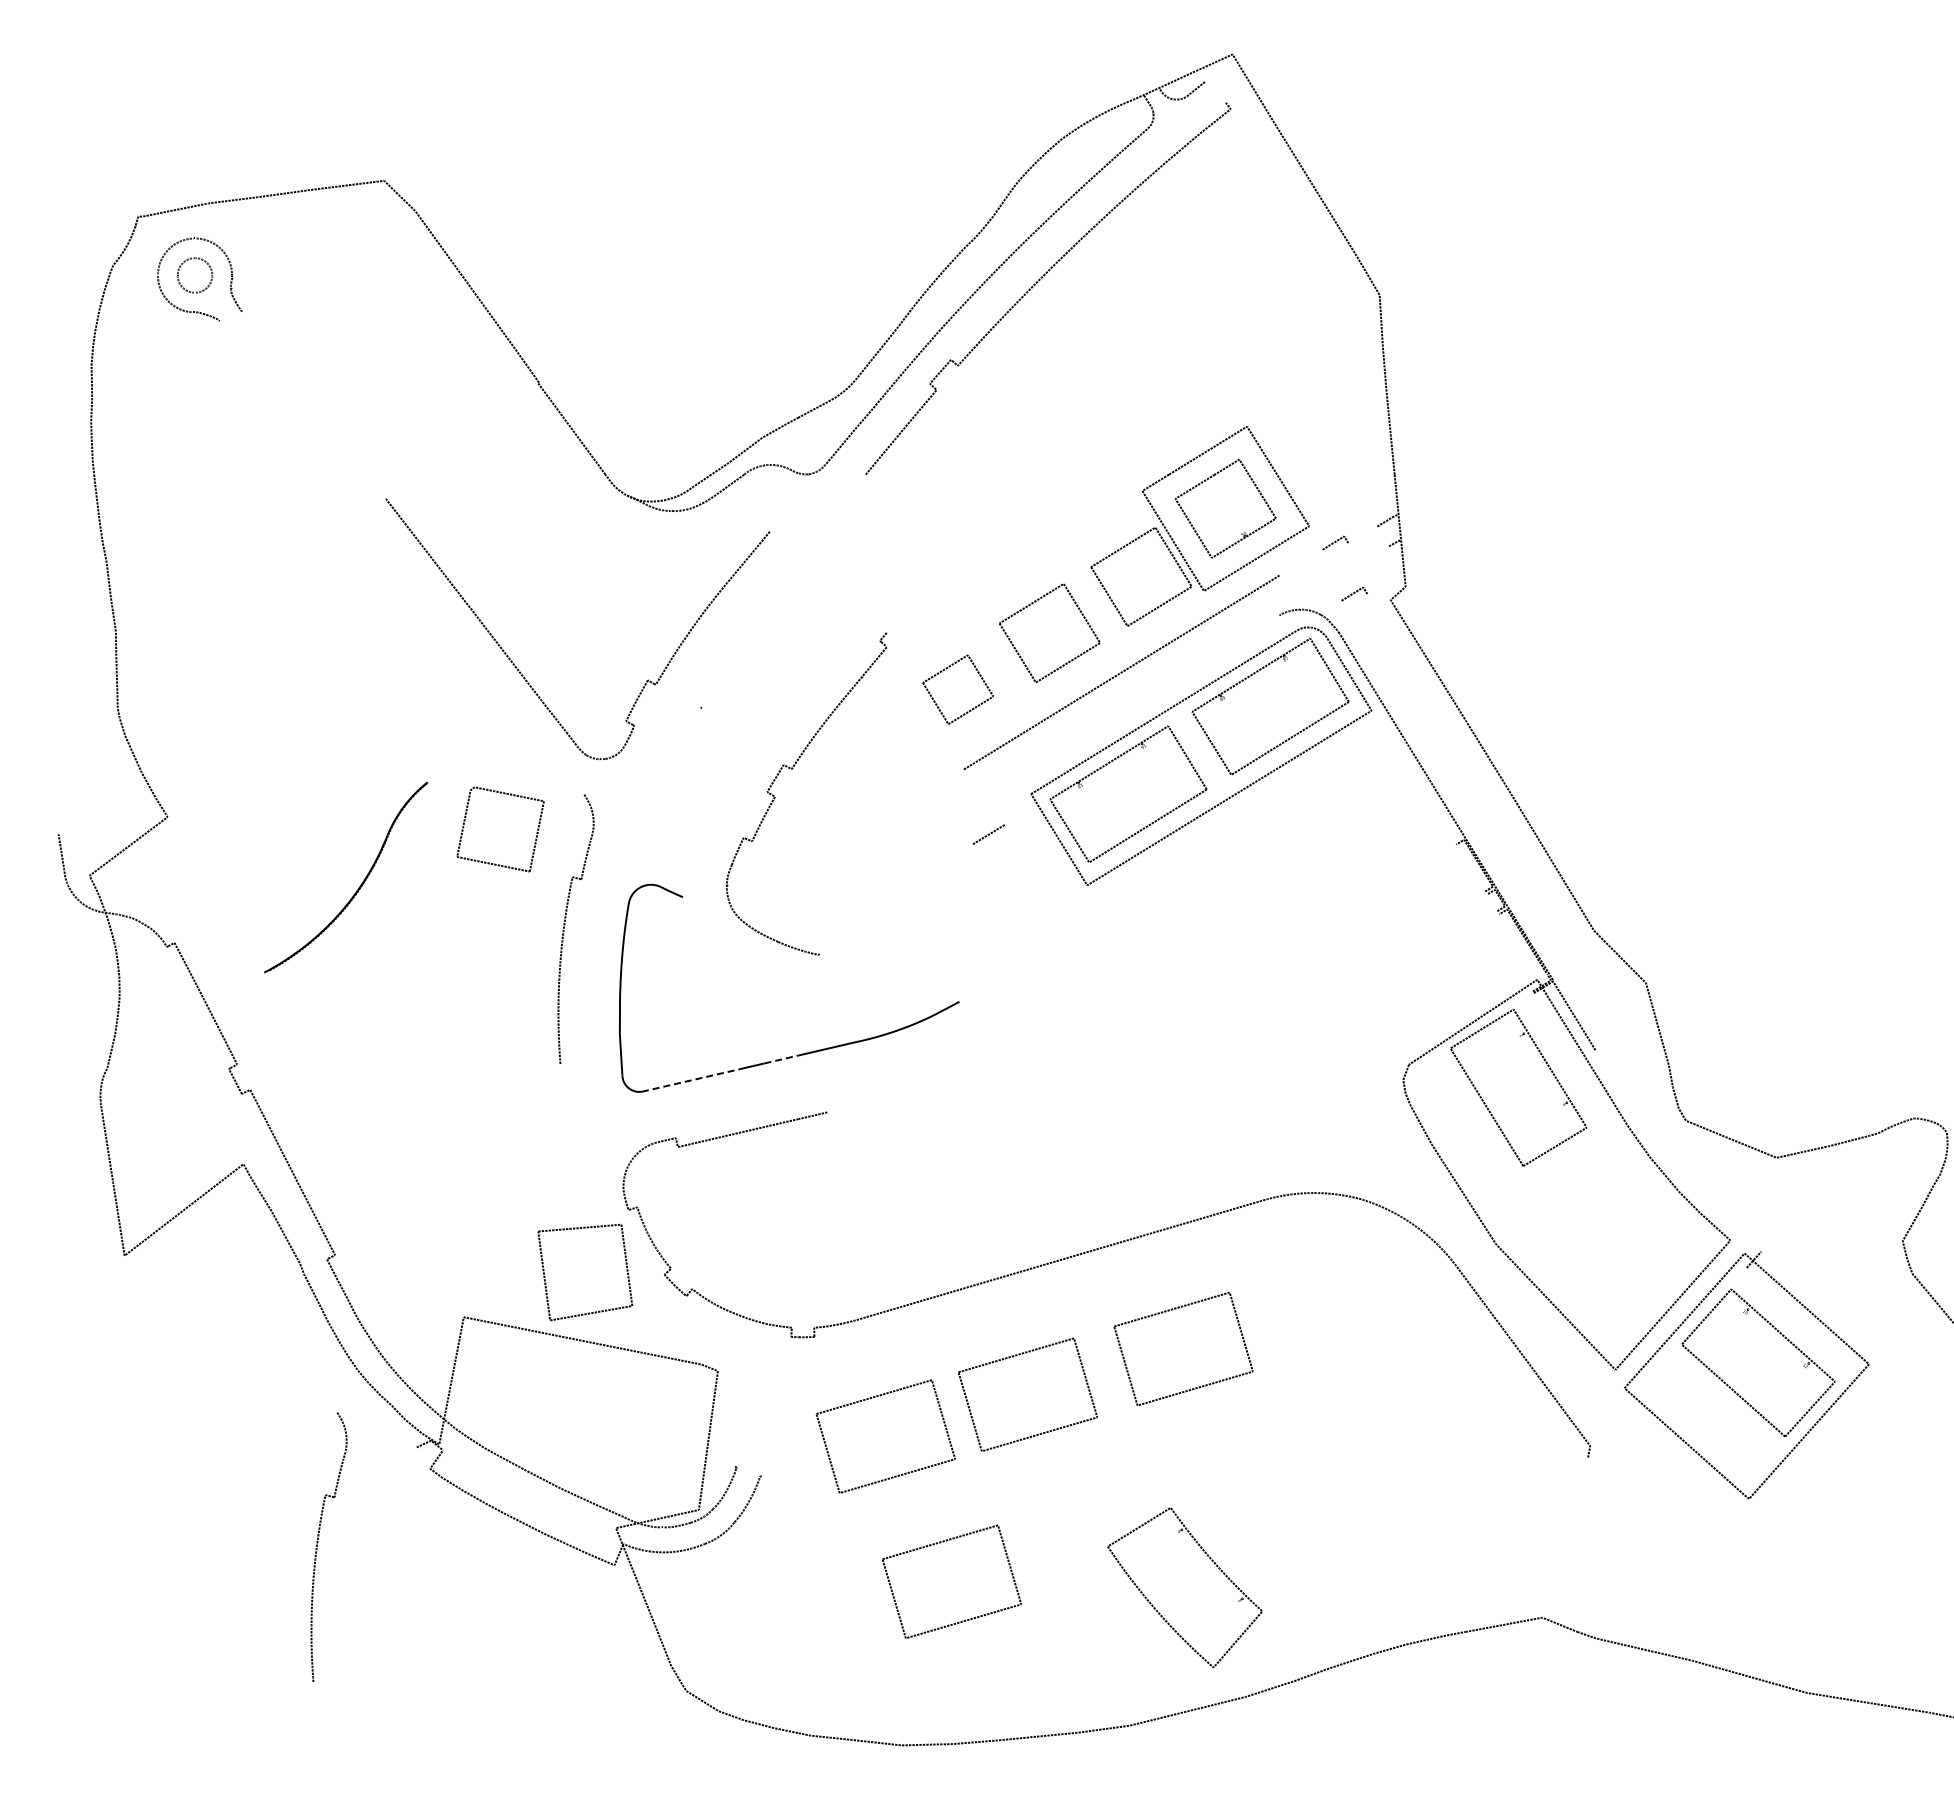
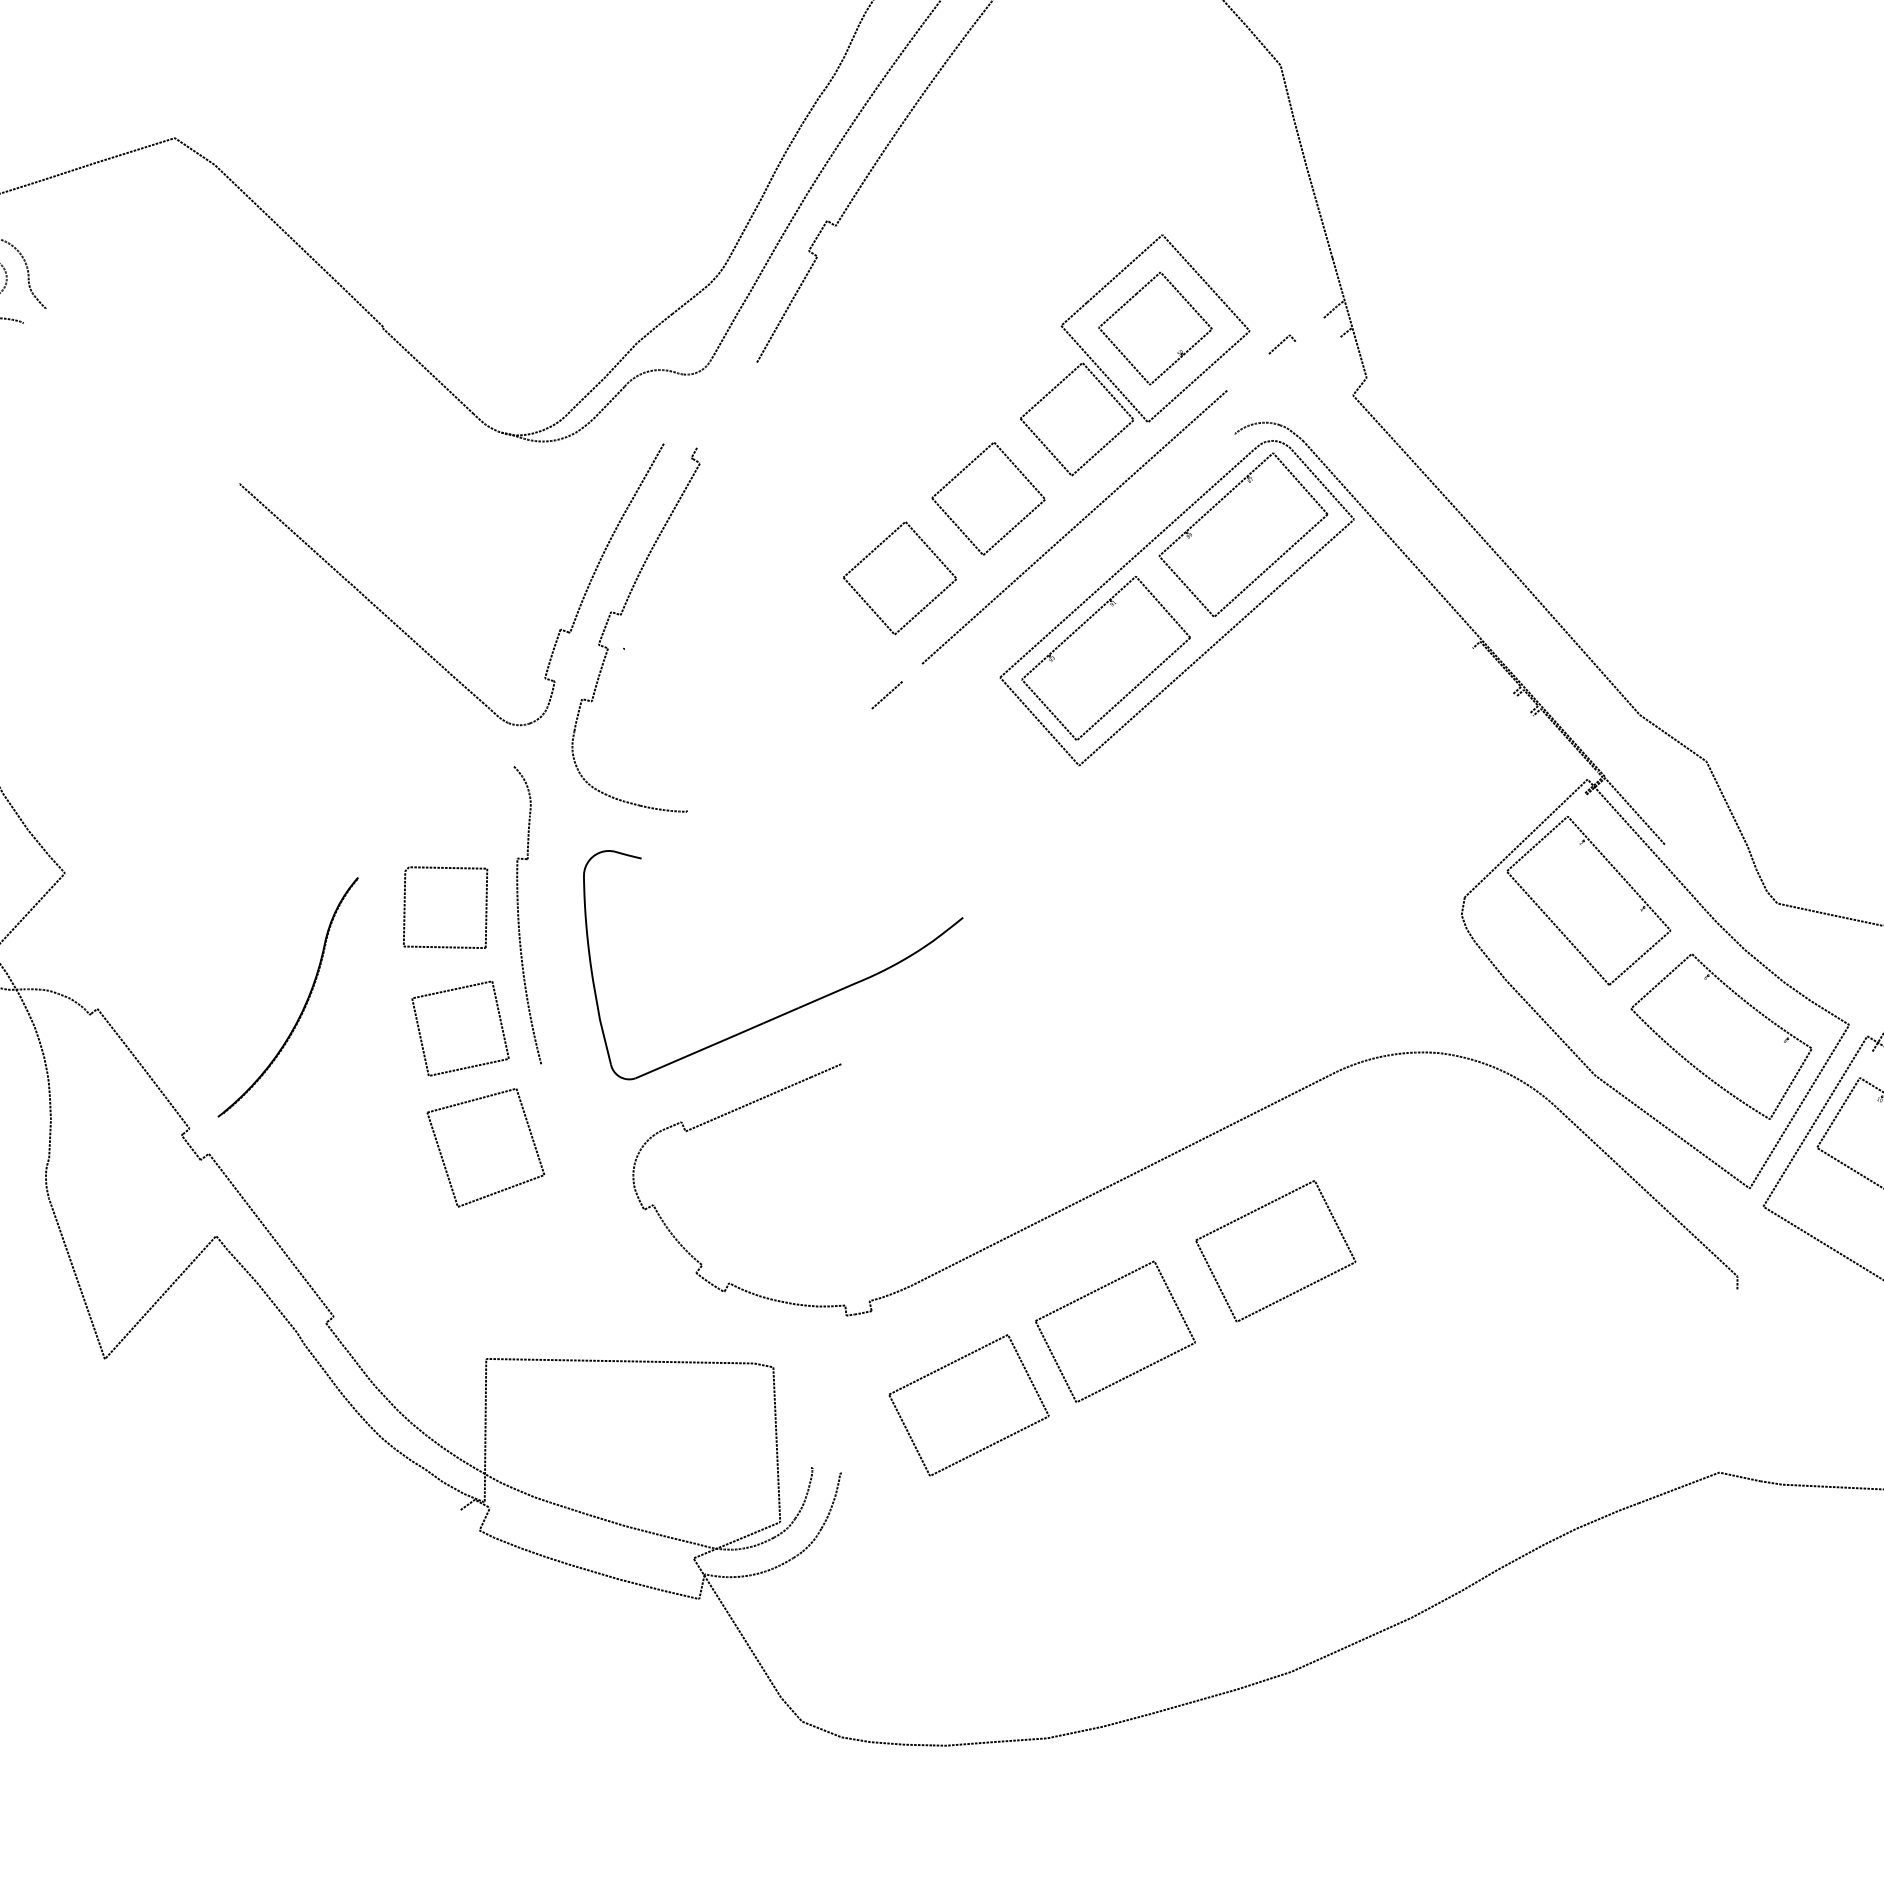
line: (1354, 593) -> (1312, 395), removed
part: (957, 689) -> (899, 578), size x1.43
part: (792, 769) -> (621, 615), moved
line: (988, 834) -> (886, 695), moved
part: (495, 863) -> (446, 946), moved
part: (358, 887) -> (303, 1005), moved
part: (494, 984) -> (453, 990), added
line: (781, 1059) -> (780, 1015), dashed -> solid
line: (691, 1080) -> (687, 1056), dashed -> solid
part: (594, 1311) -> (504, 1188), moved
part: (318, 1543) -> (372, 1633), removed
part: (940, 1543) -> (1049, 1510), removed
part: (1184, 1587) -> (1722, 1037), moved

